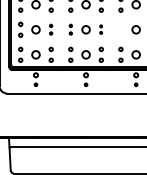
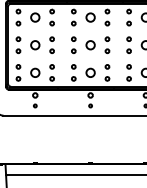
part: (50, 29) -> (51, 44), size x1.43
part: (70, 29) -> (73, 44), size x1.43
part: (100, 29) -> (106, 44), size x1.67
part: (120, 29) -> (128, 44), added

